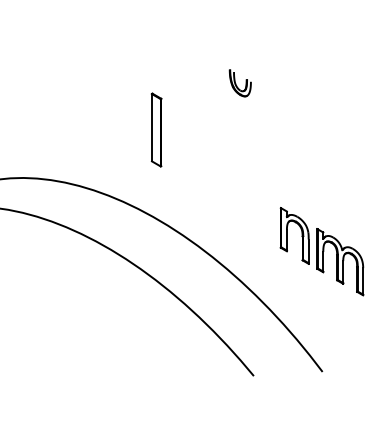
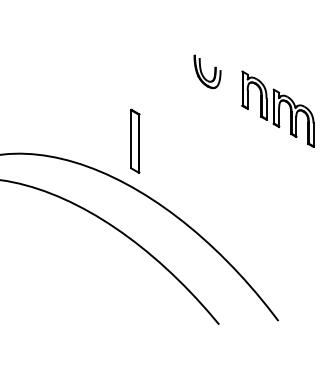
part: (240, 82) -> (207, 71), size x1.43
part: (156, 129) -> (135, 140), moved
part: (321, 250) -> (277, 108), moved

